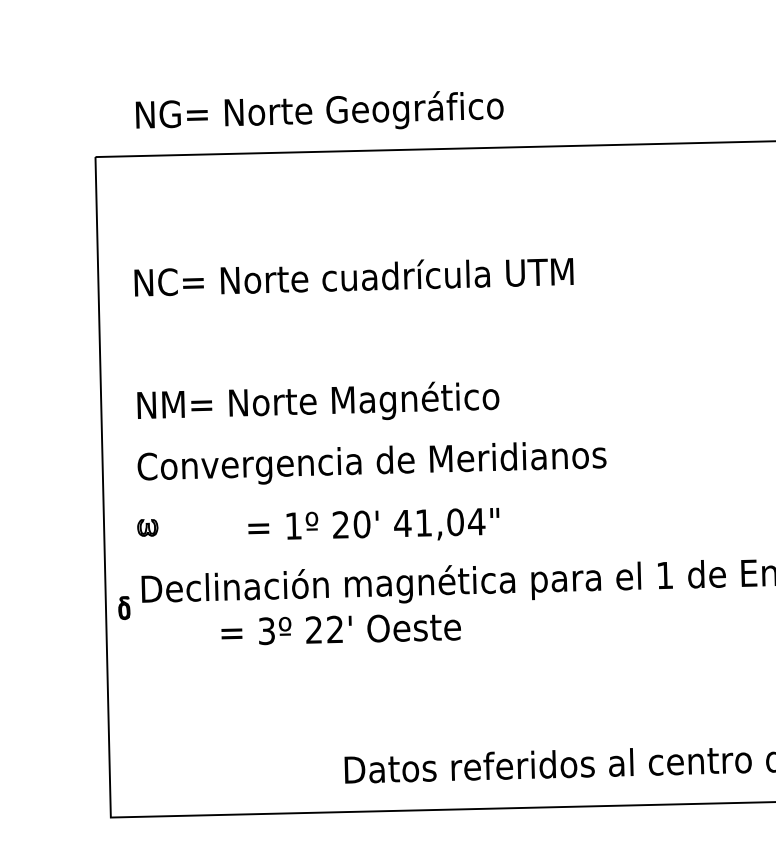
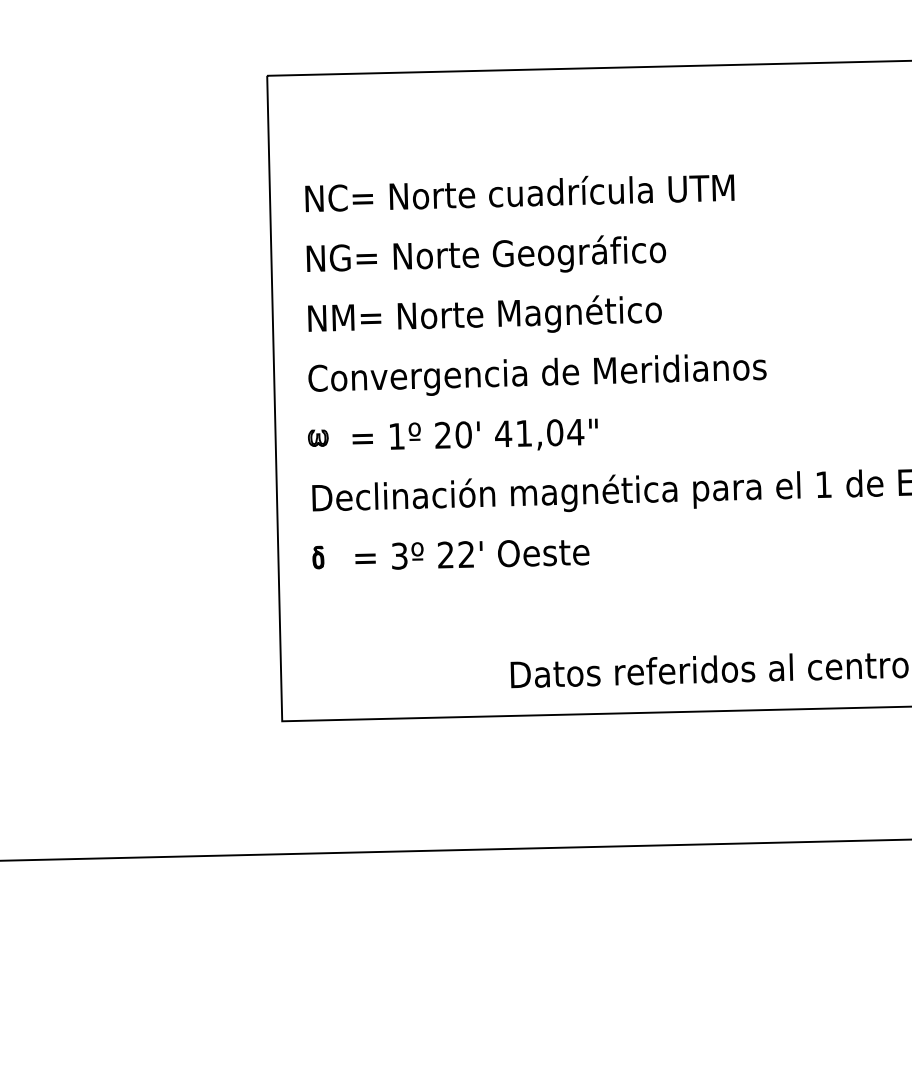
text: (319, 109) -> (486, 253), moved
text: (373, 524) -> (474, 434), moved
part: (124, 607) -> (318, 557), moved
text: (341, 629) -> (472, 554), moved

